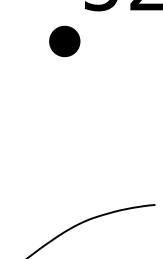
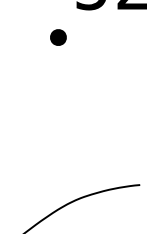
part: (64, 41) -> (58, 37), size x0.6

